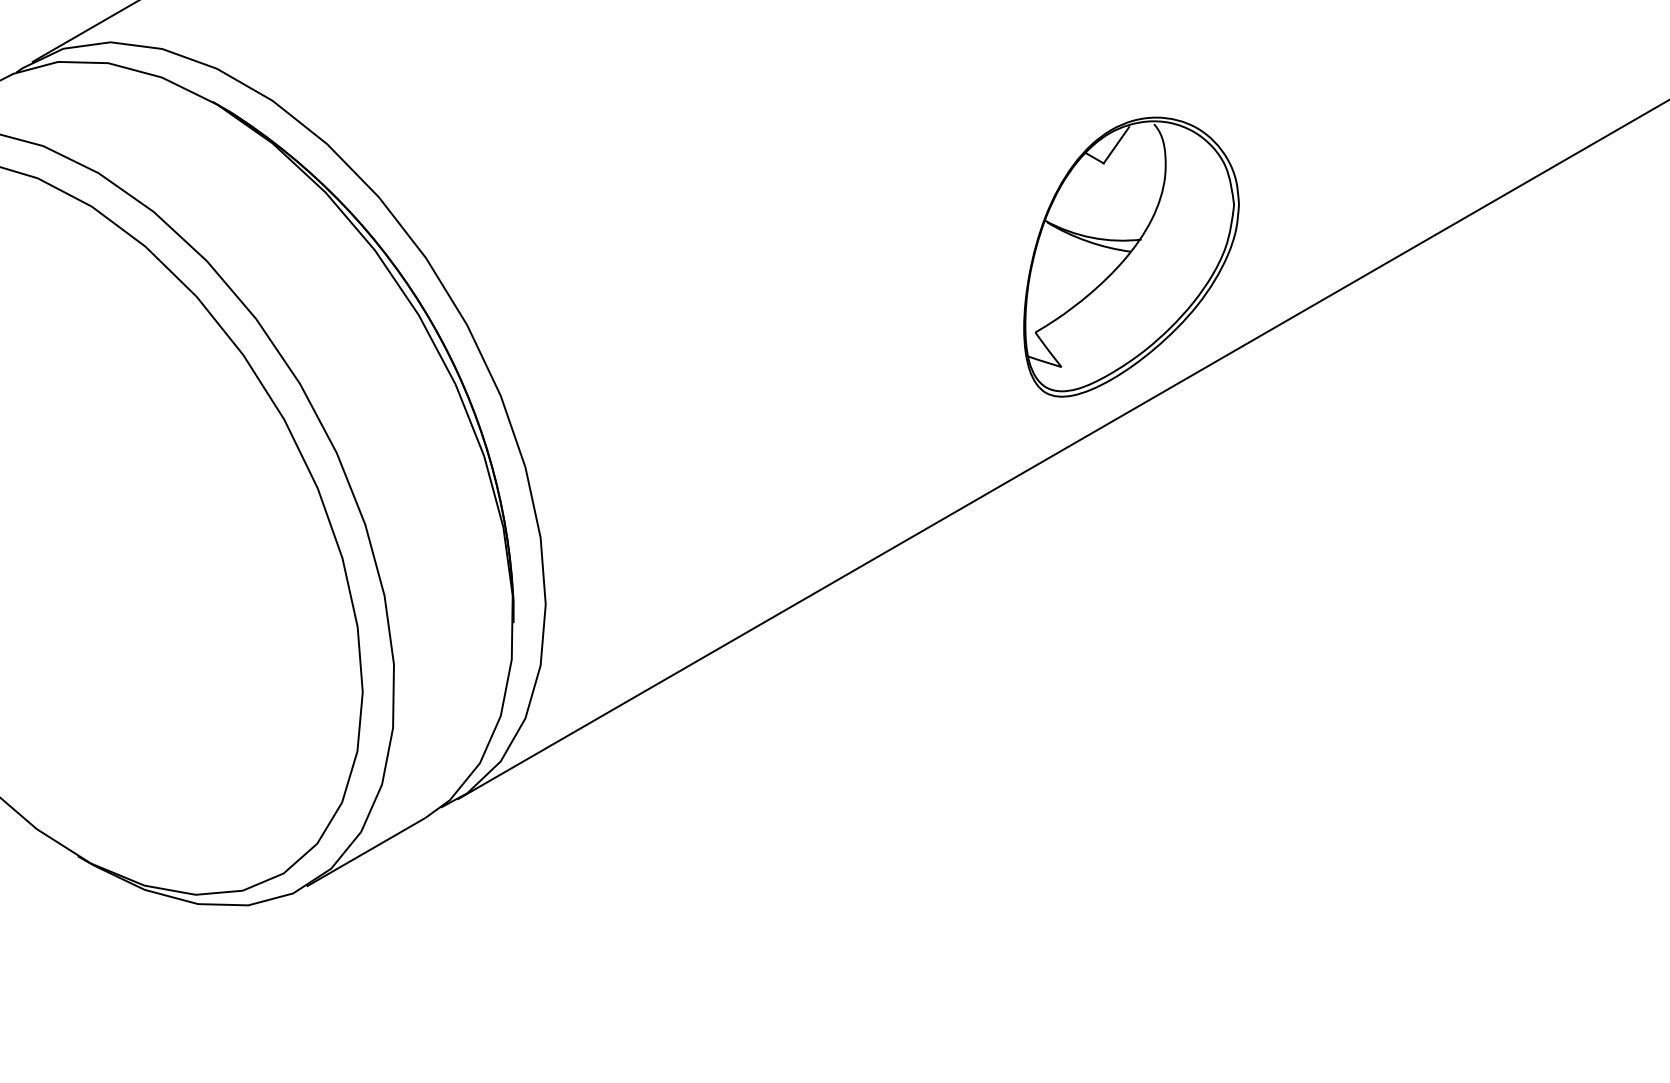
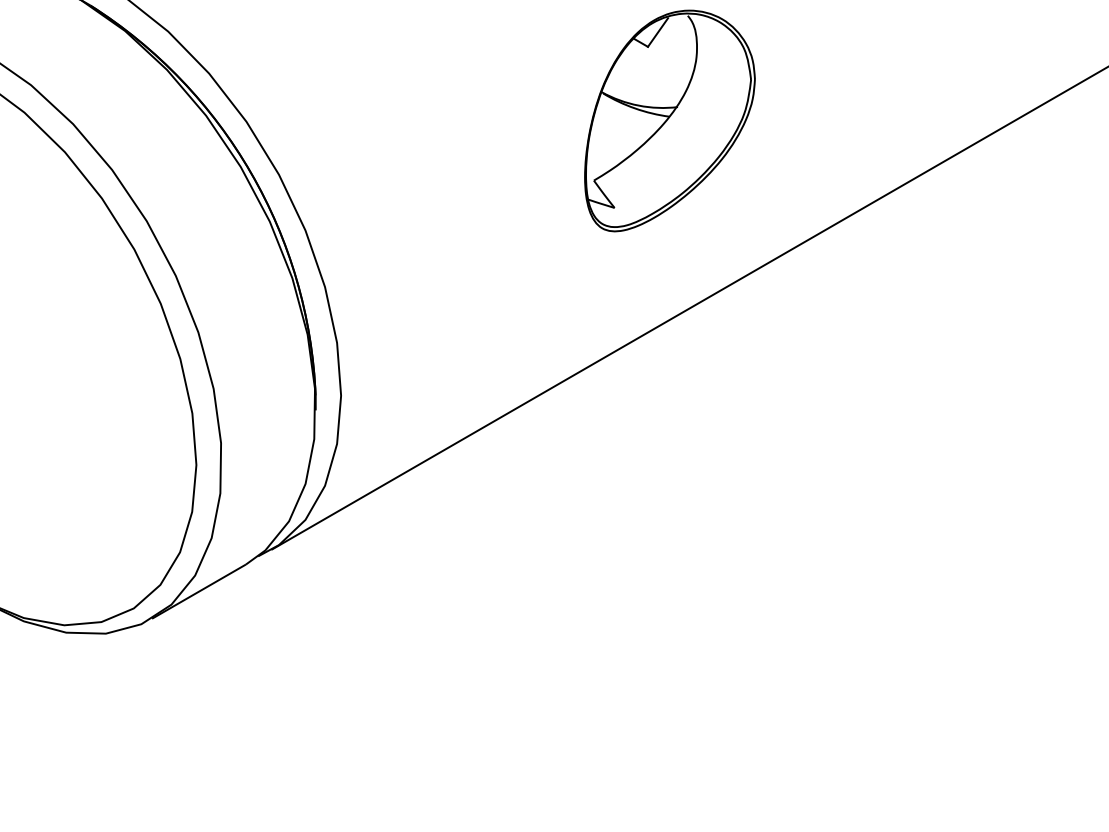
part: (1131, 256) -> (669, 120), moved

